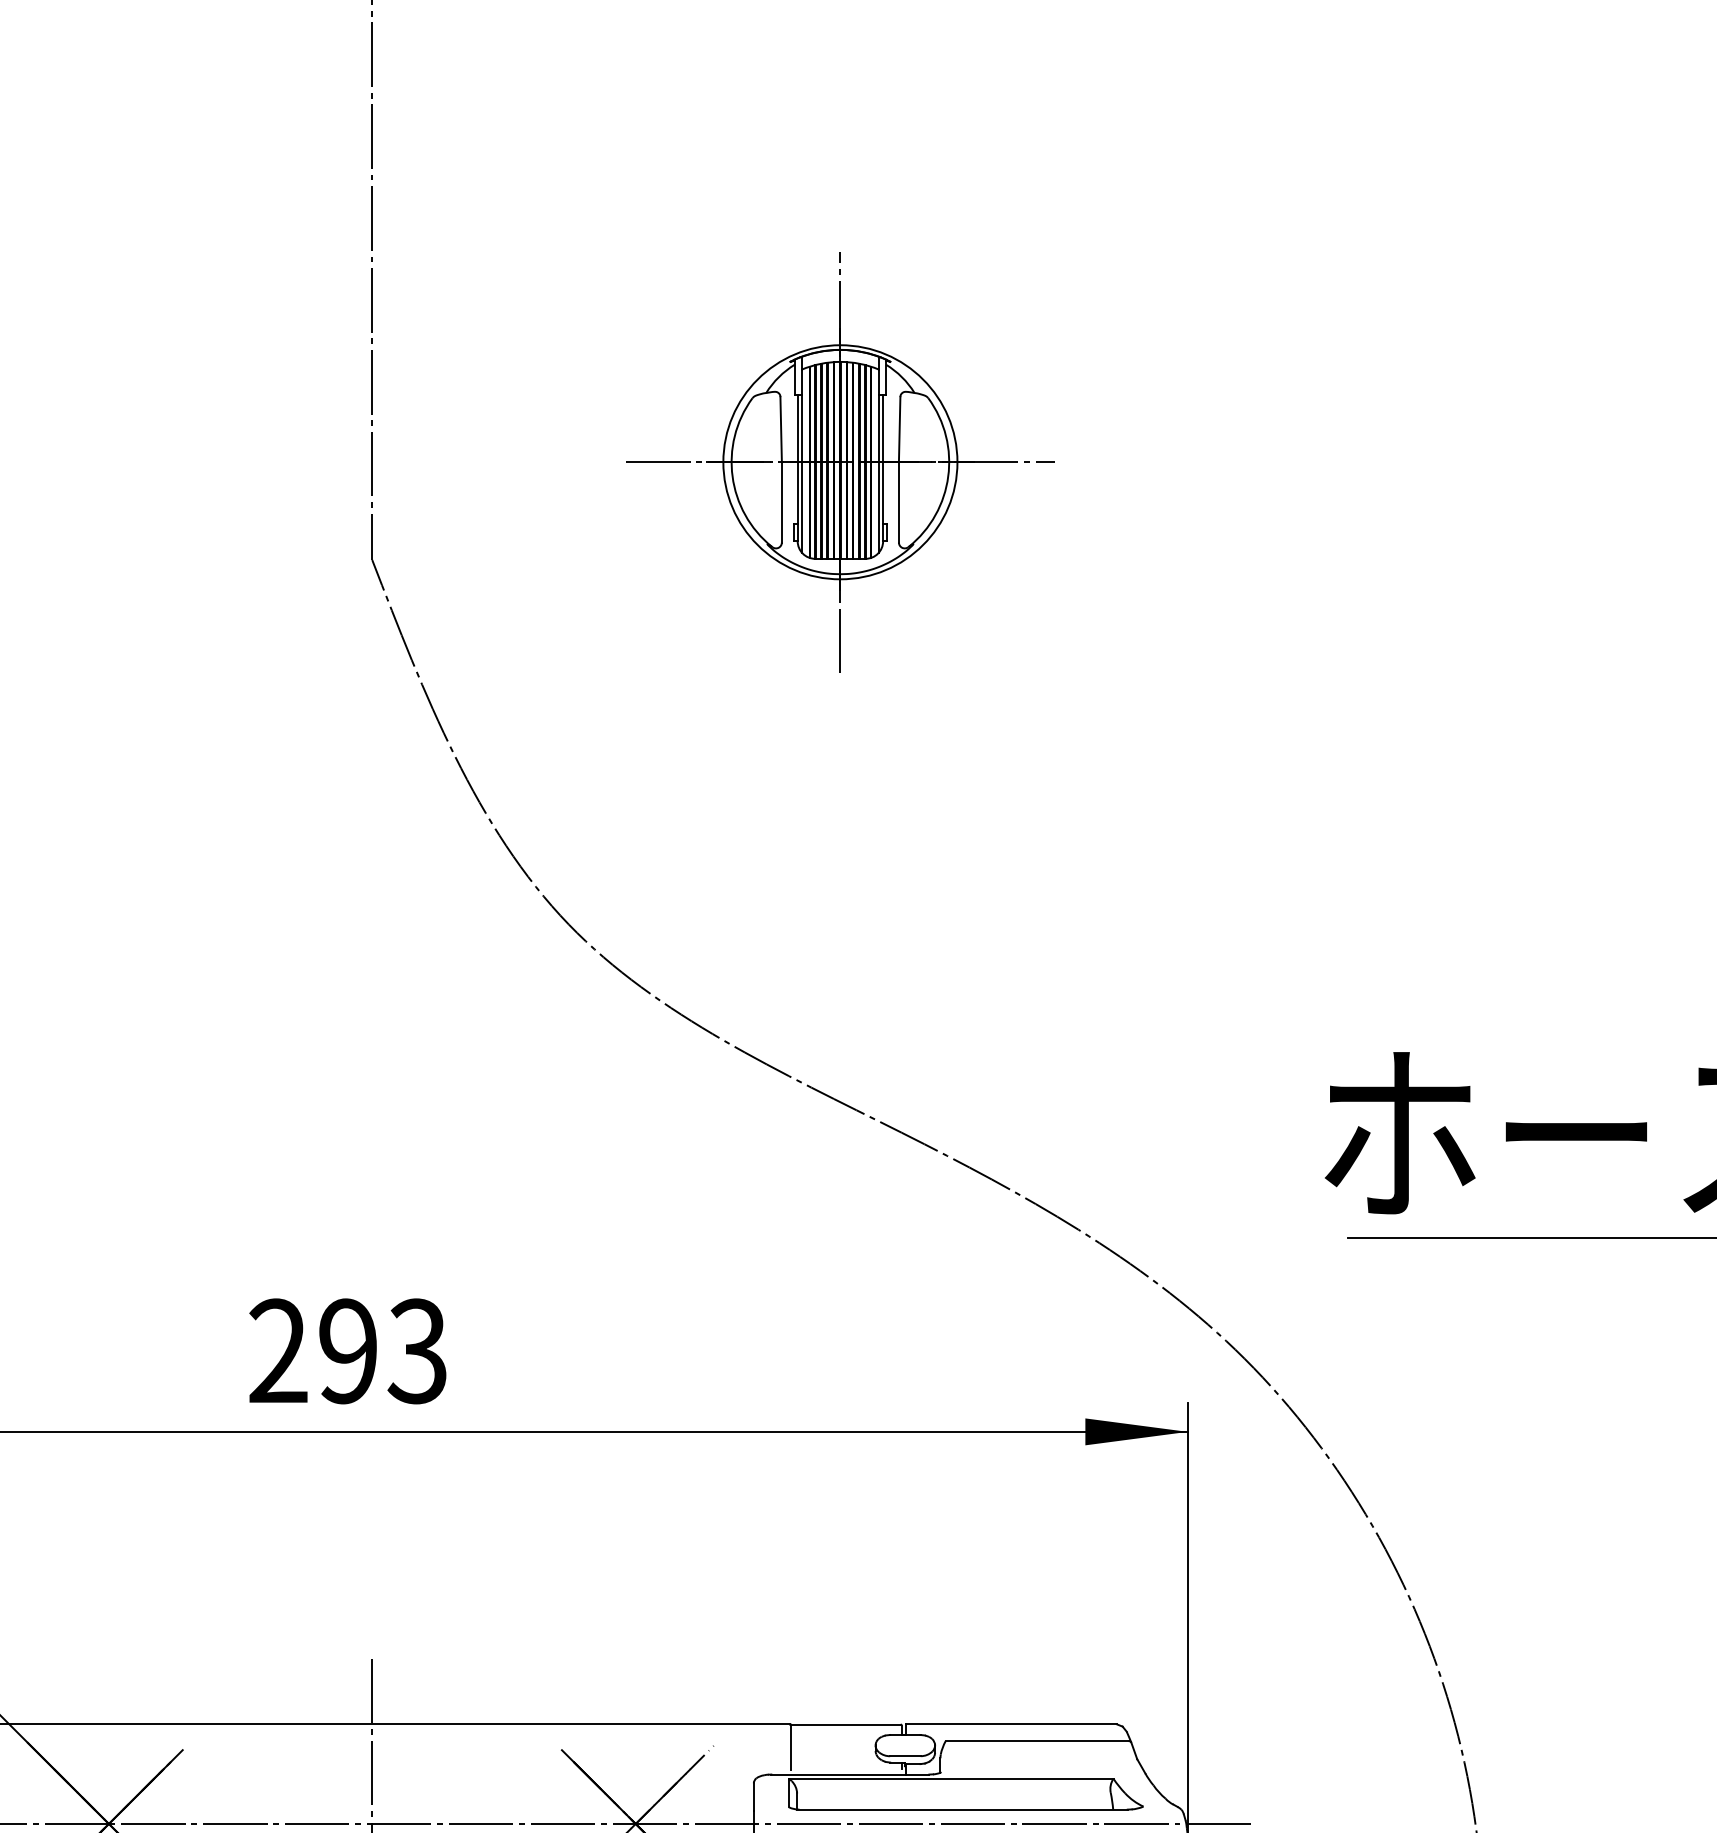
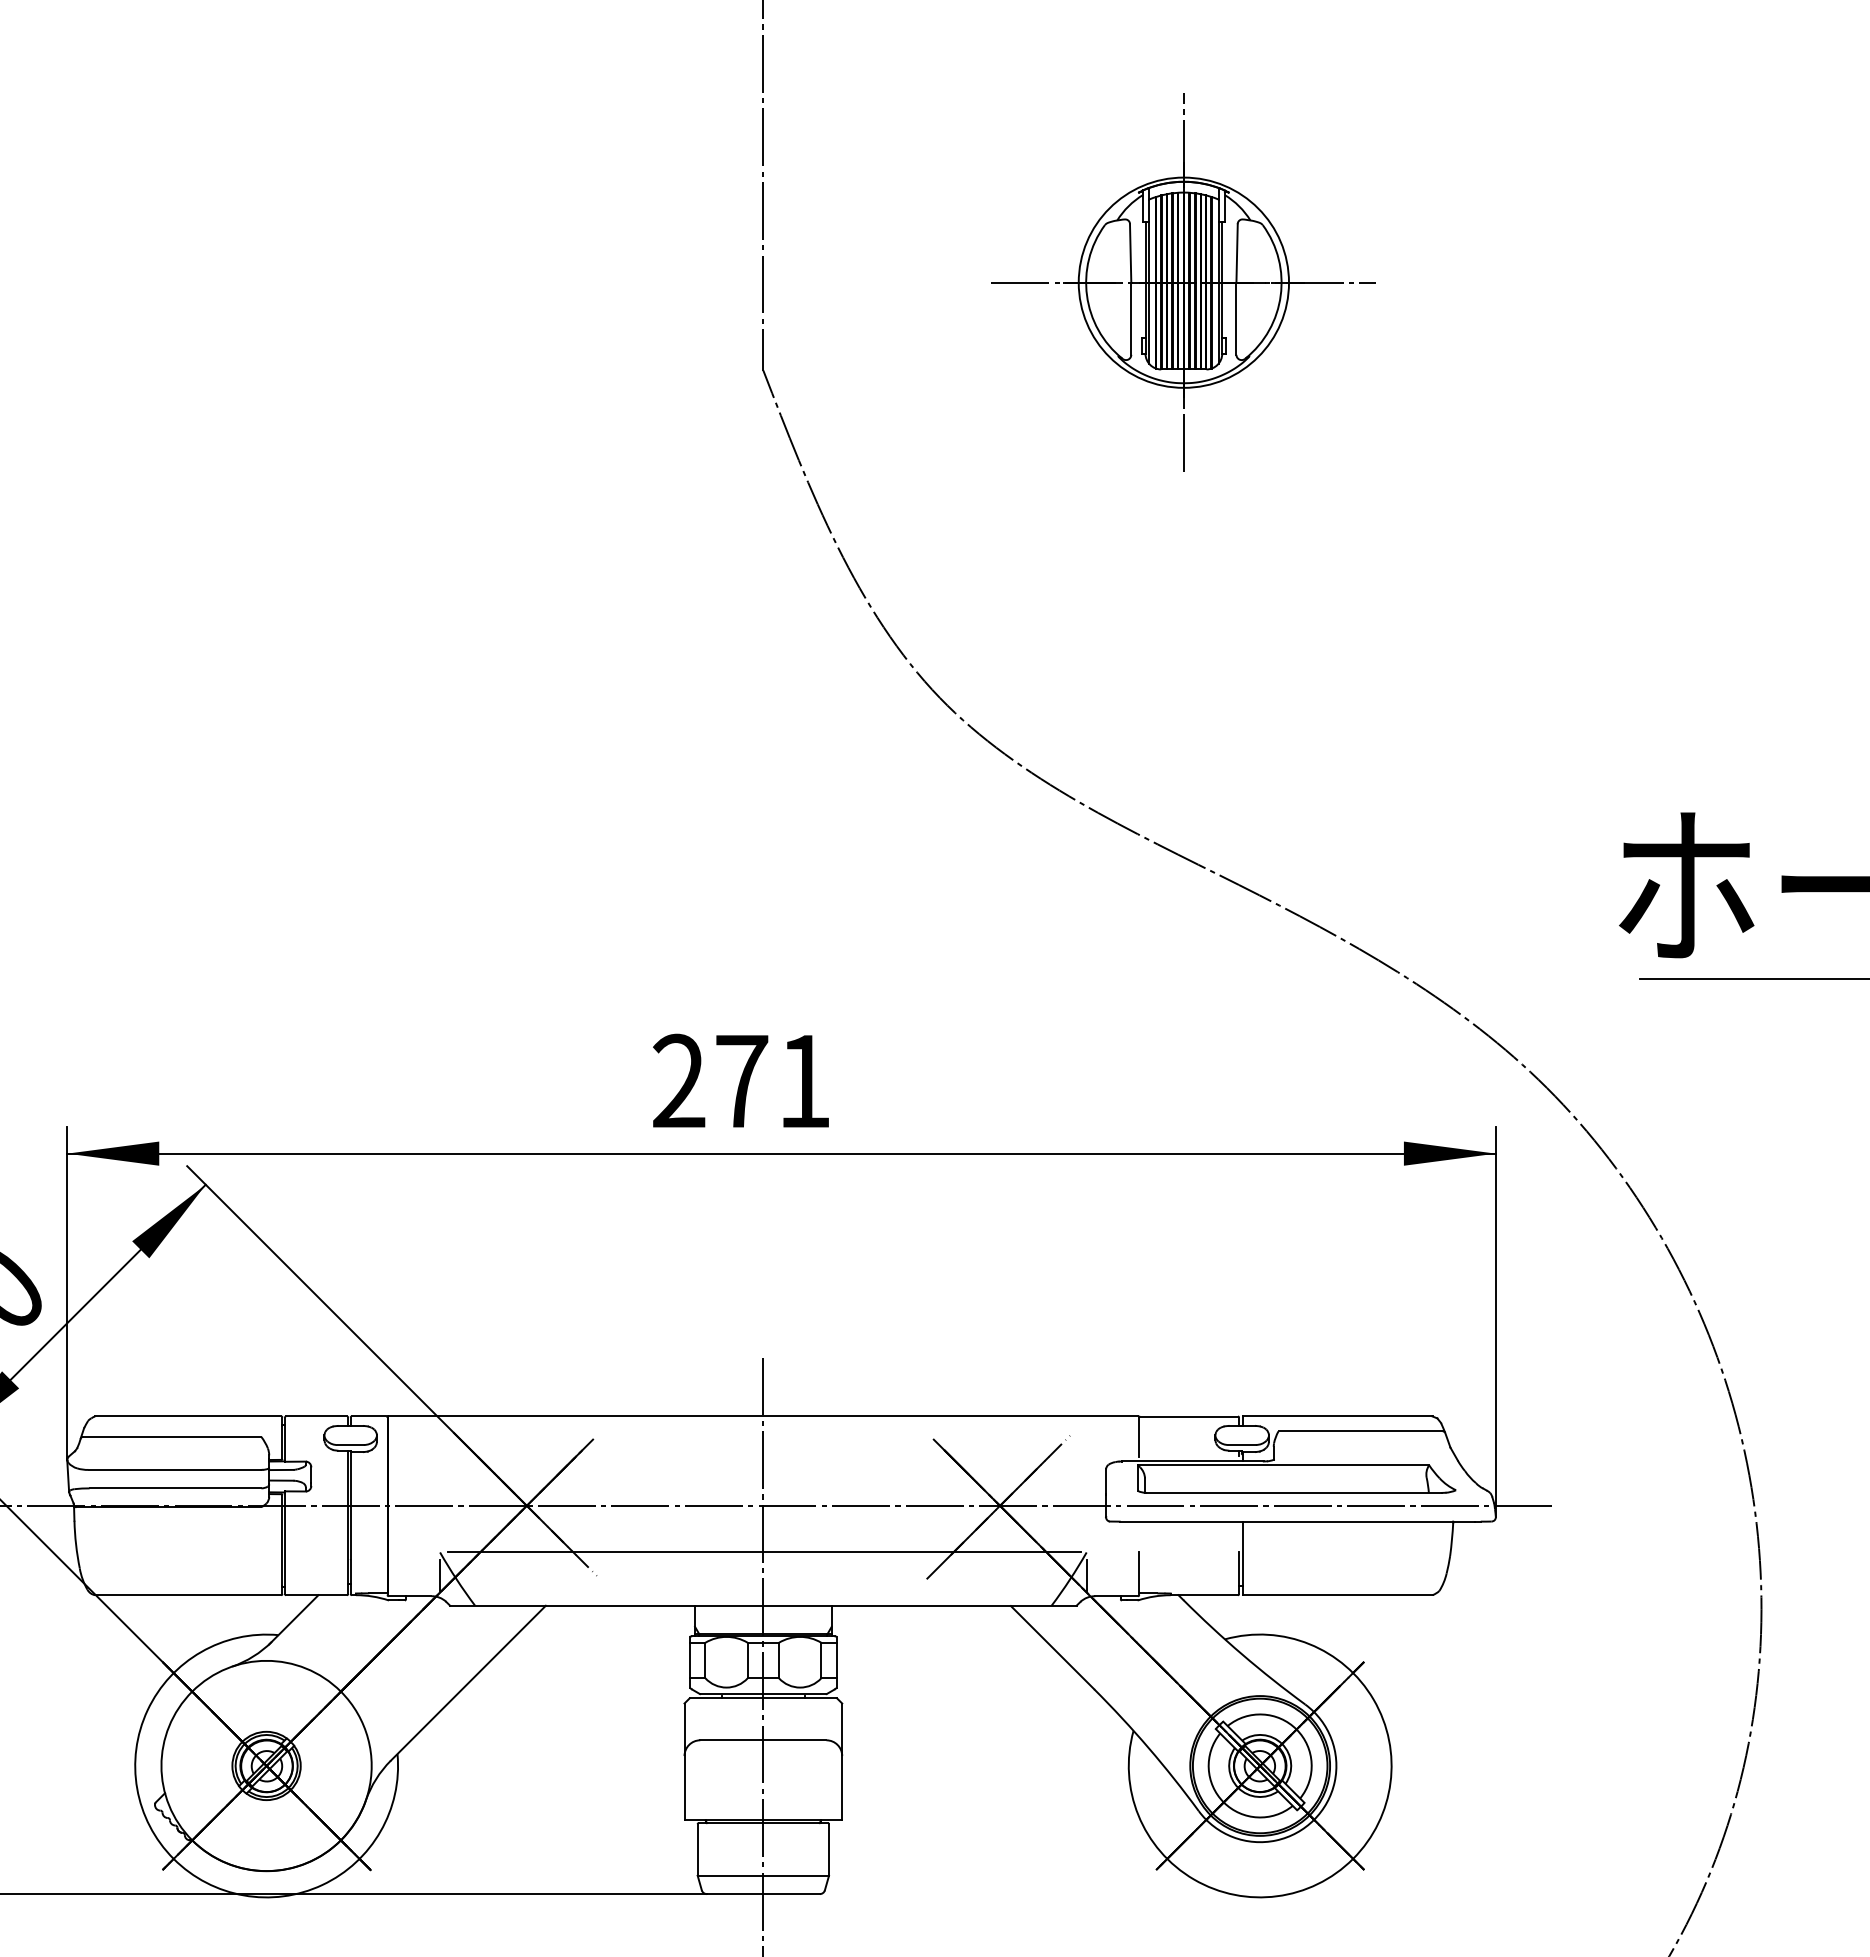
text: (382, 1350) -> (772, 1080), 293 -> 271

